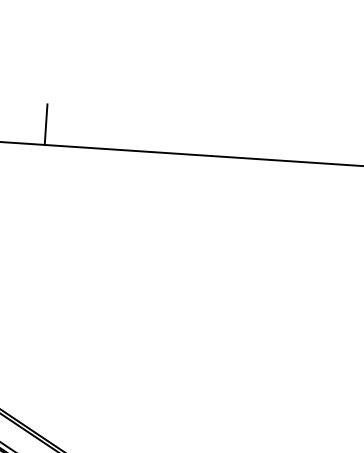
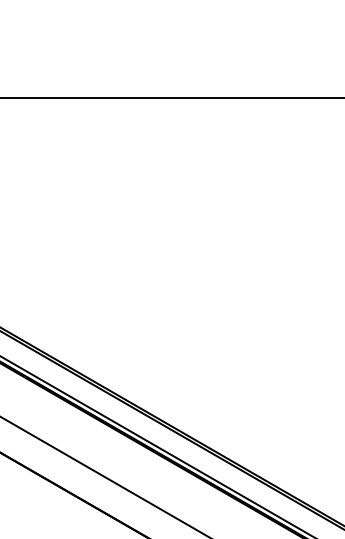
line: (46, 124) -> (50, 79), removed

